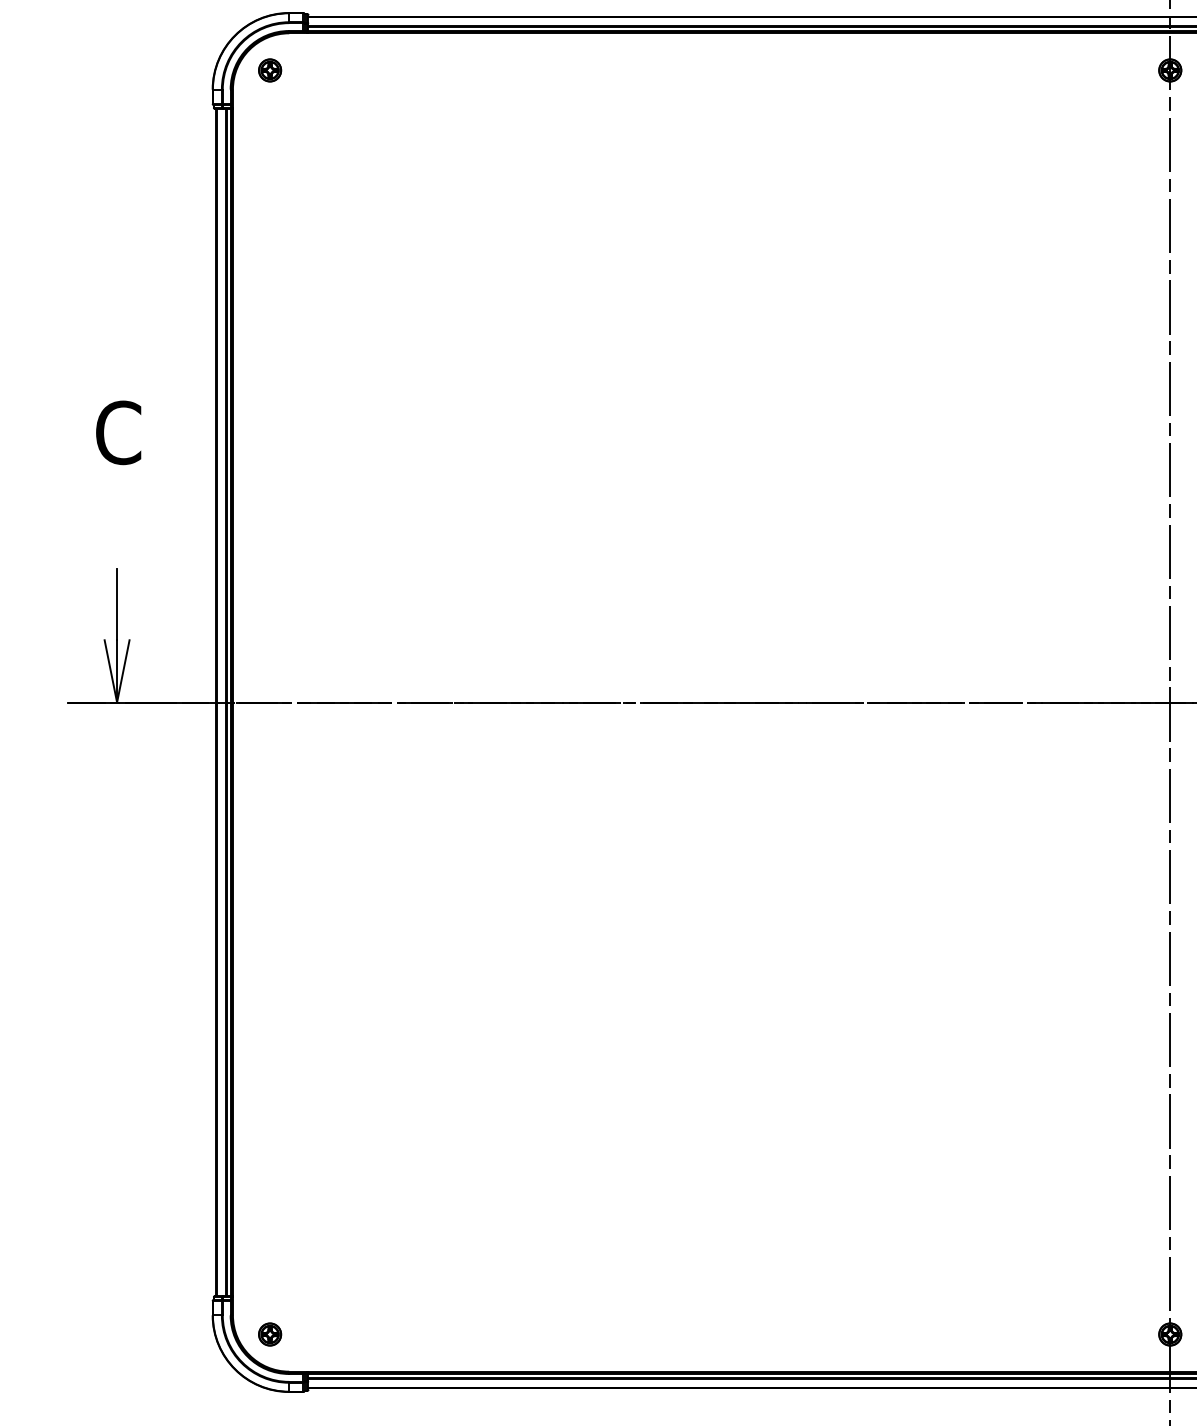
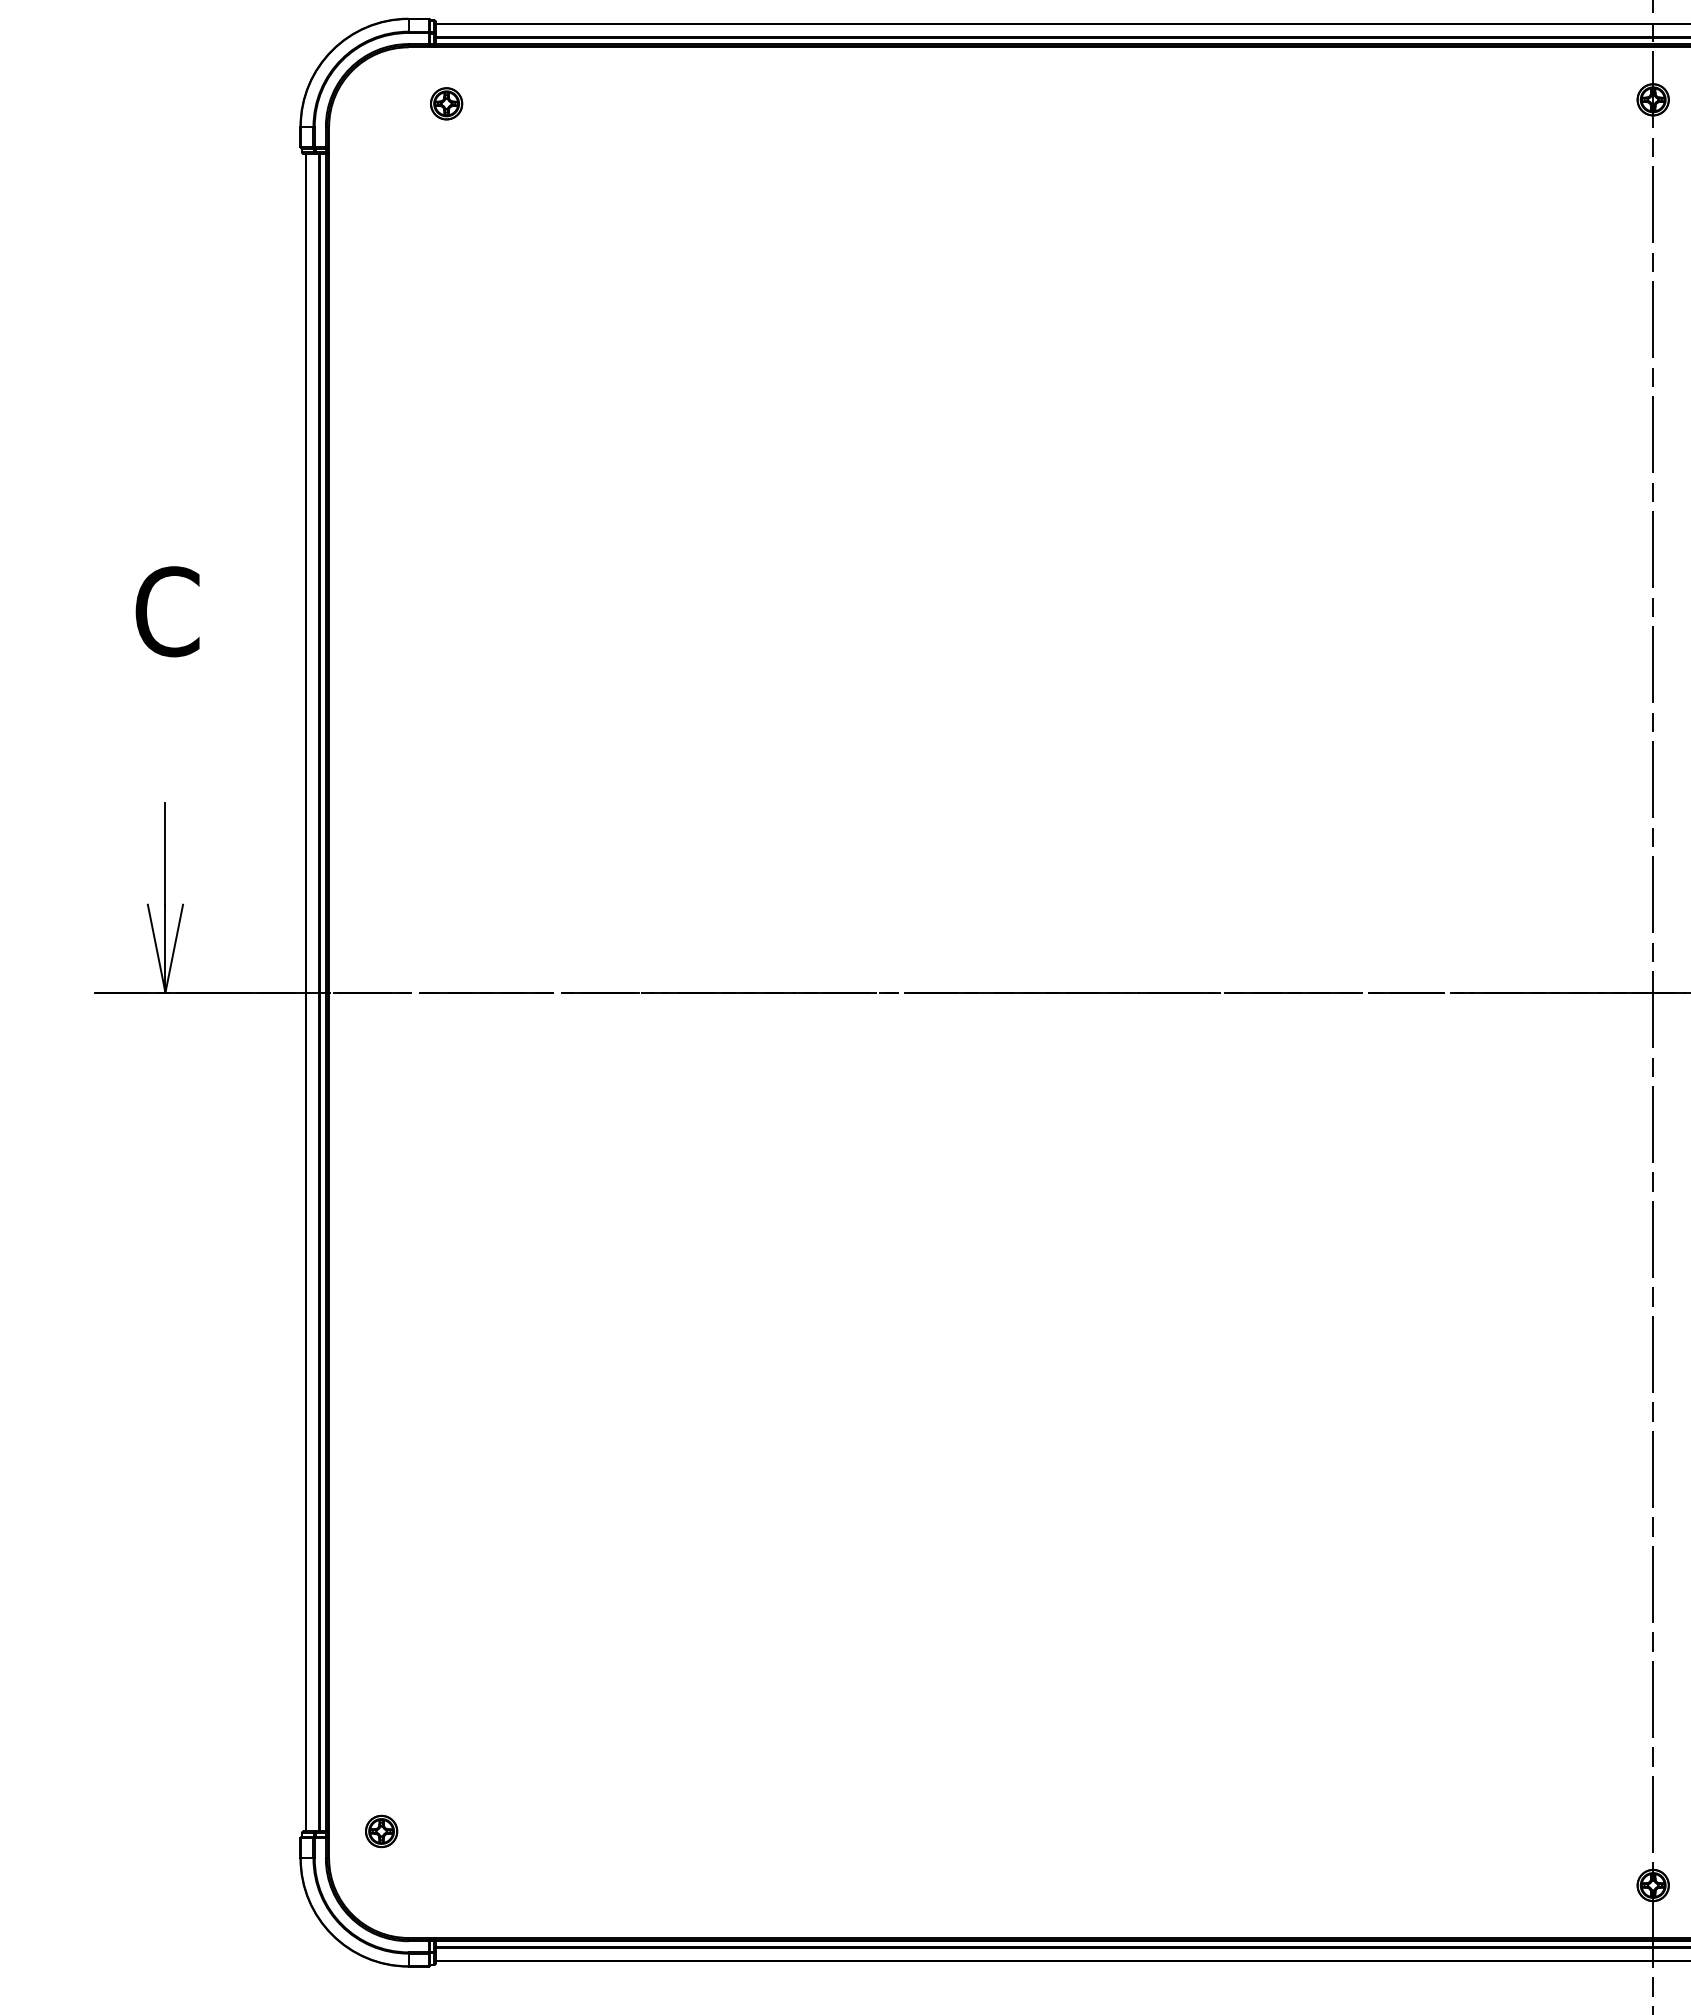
part: (270, 70) -> (446, 103), moved
part: (270, 1334) -> (381, 1831), moved

